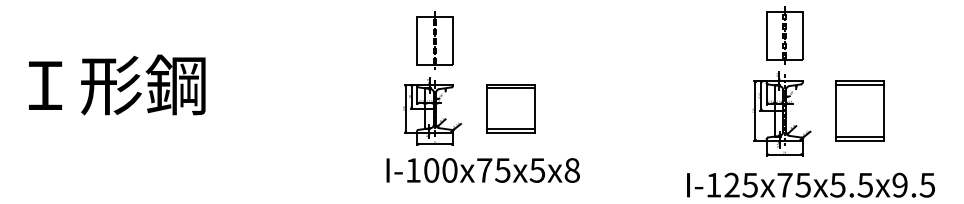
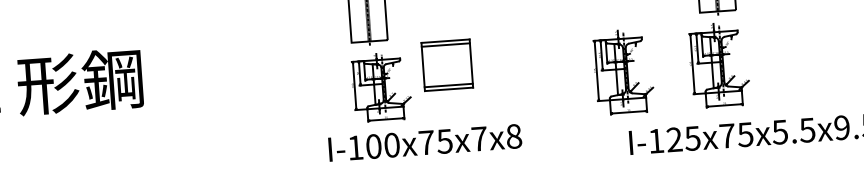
part: (510, 108) -> (447, 65), moved
part: (859, 110) -> (796, 56), removed
part: (432, 111) -> (381, 86), moved
part: (685, 113) -> (622, 71), added
text: (537, 170) -> (479, 139), I-100x75x5x8 -> I-100x75x7x8

